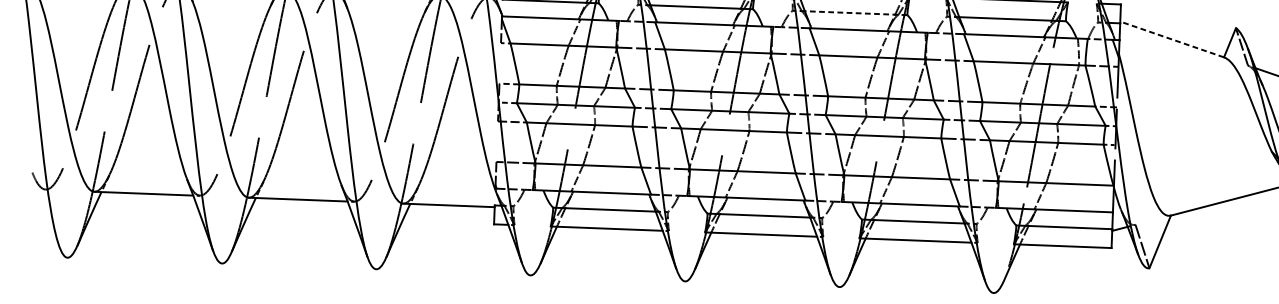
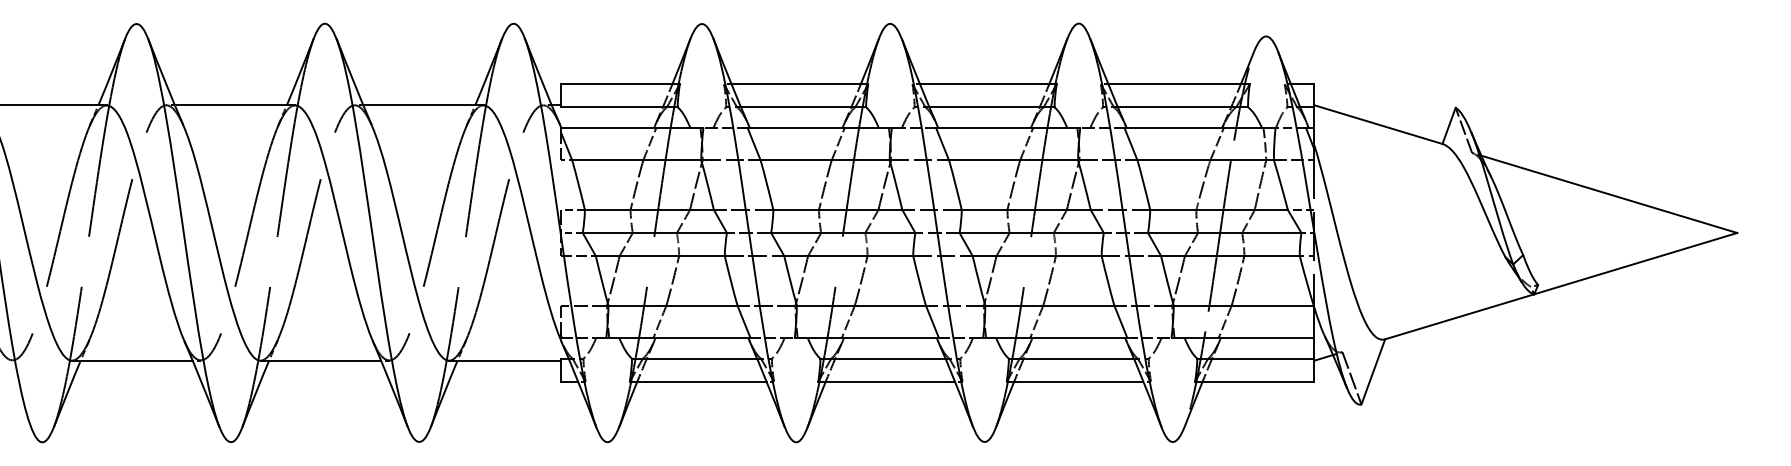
line: (856, 13) -> (992, 107), dashed -> solid
line: (1172, 39) -> (1378, 124), dashed -> solid

